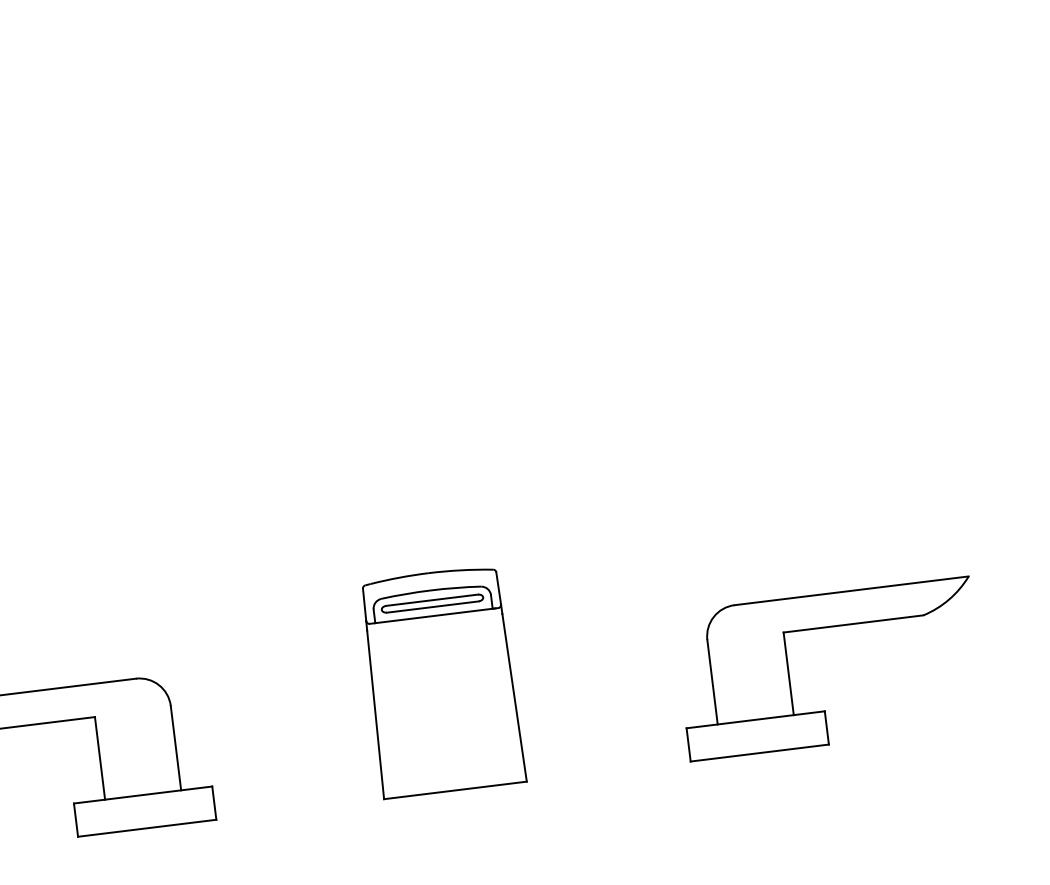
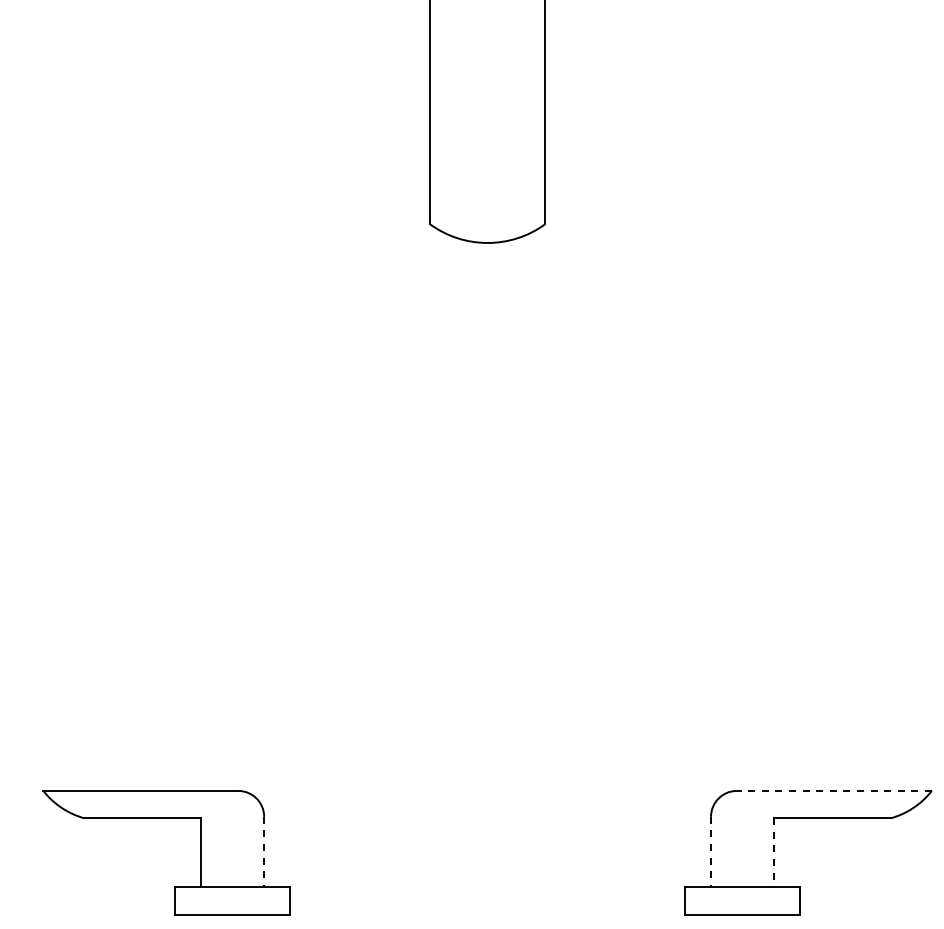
line: (850, 590) -> (833, 790), solid -> dashed
line: (788, 674) -> (774, 853), solid -> dashed
part: (441, 680) -> (488, 823), removed
line: (713, 682) -> (711, 852), solid -> dashed
line: (176, 748) -> (264, 852), solid -> dashed

